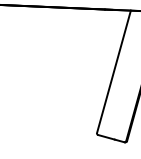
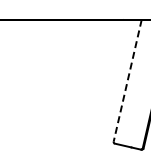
line: (113, 71) -> (127, 80), solid -> dashed

